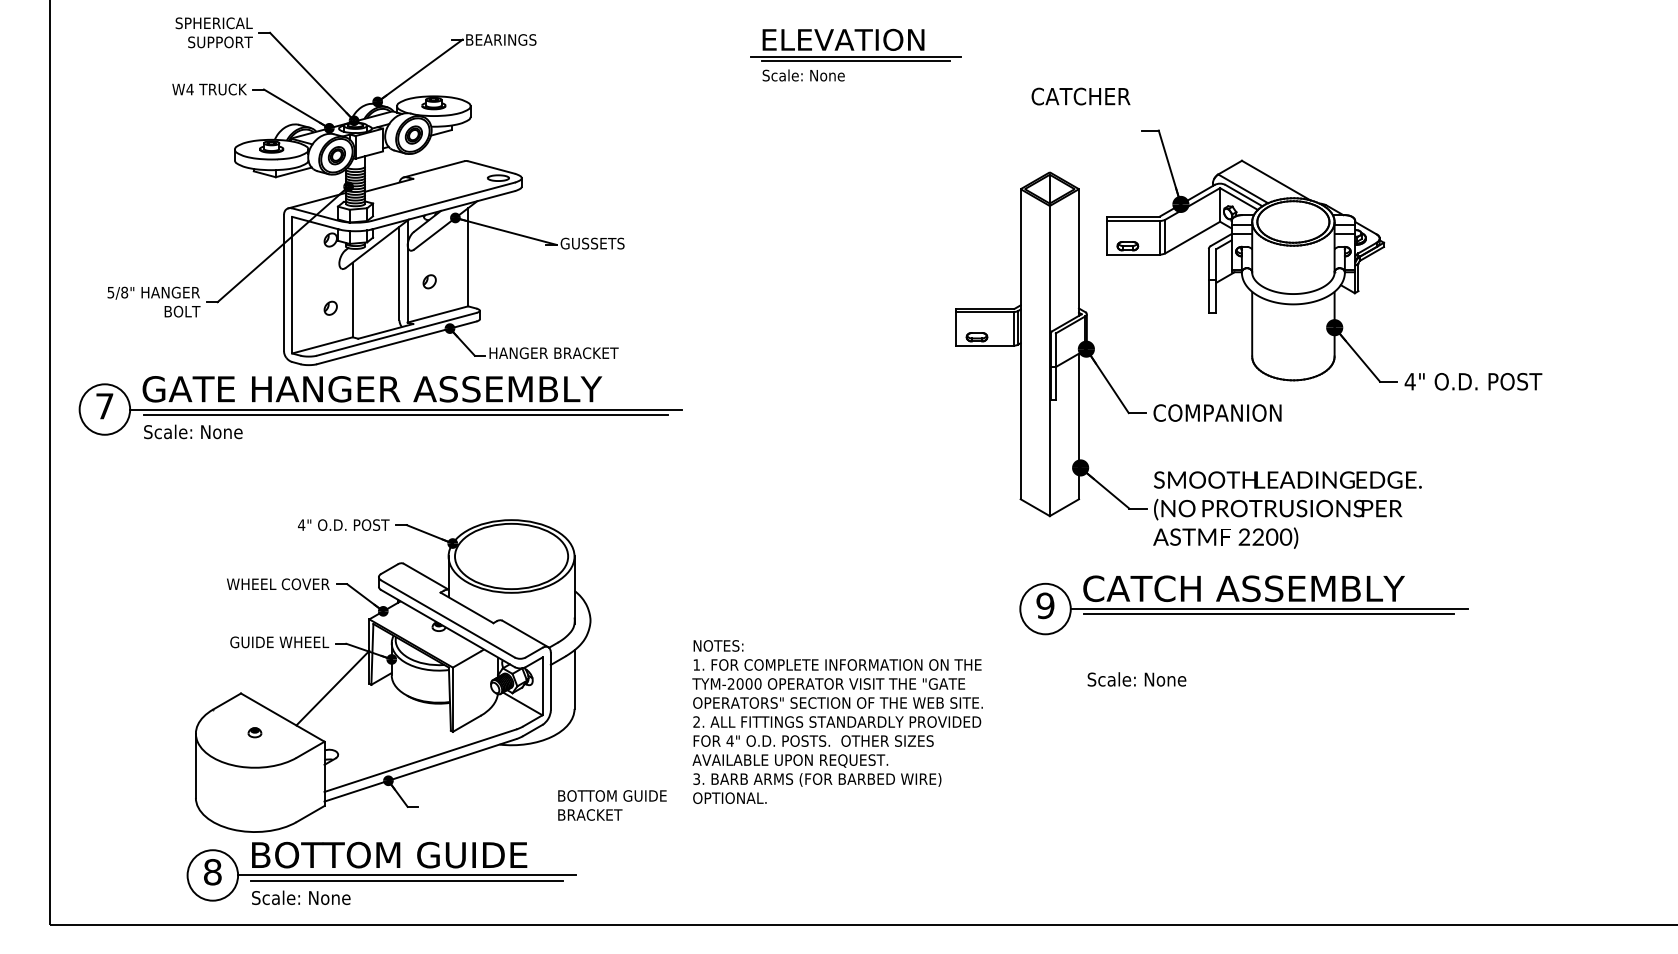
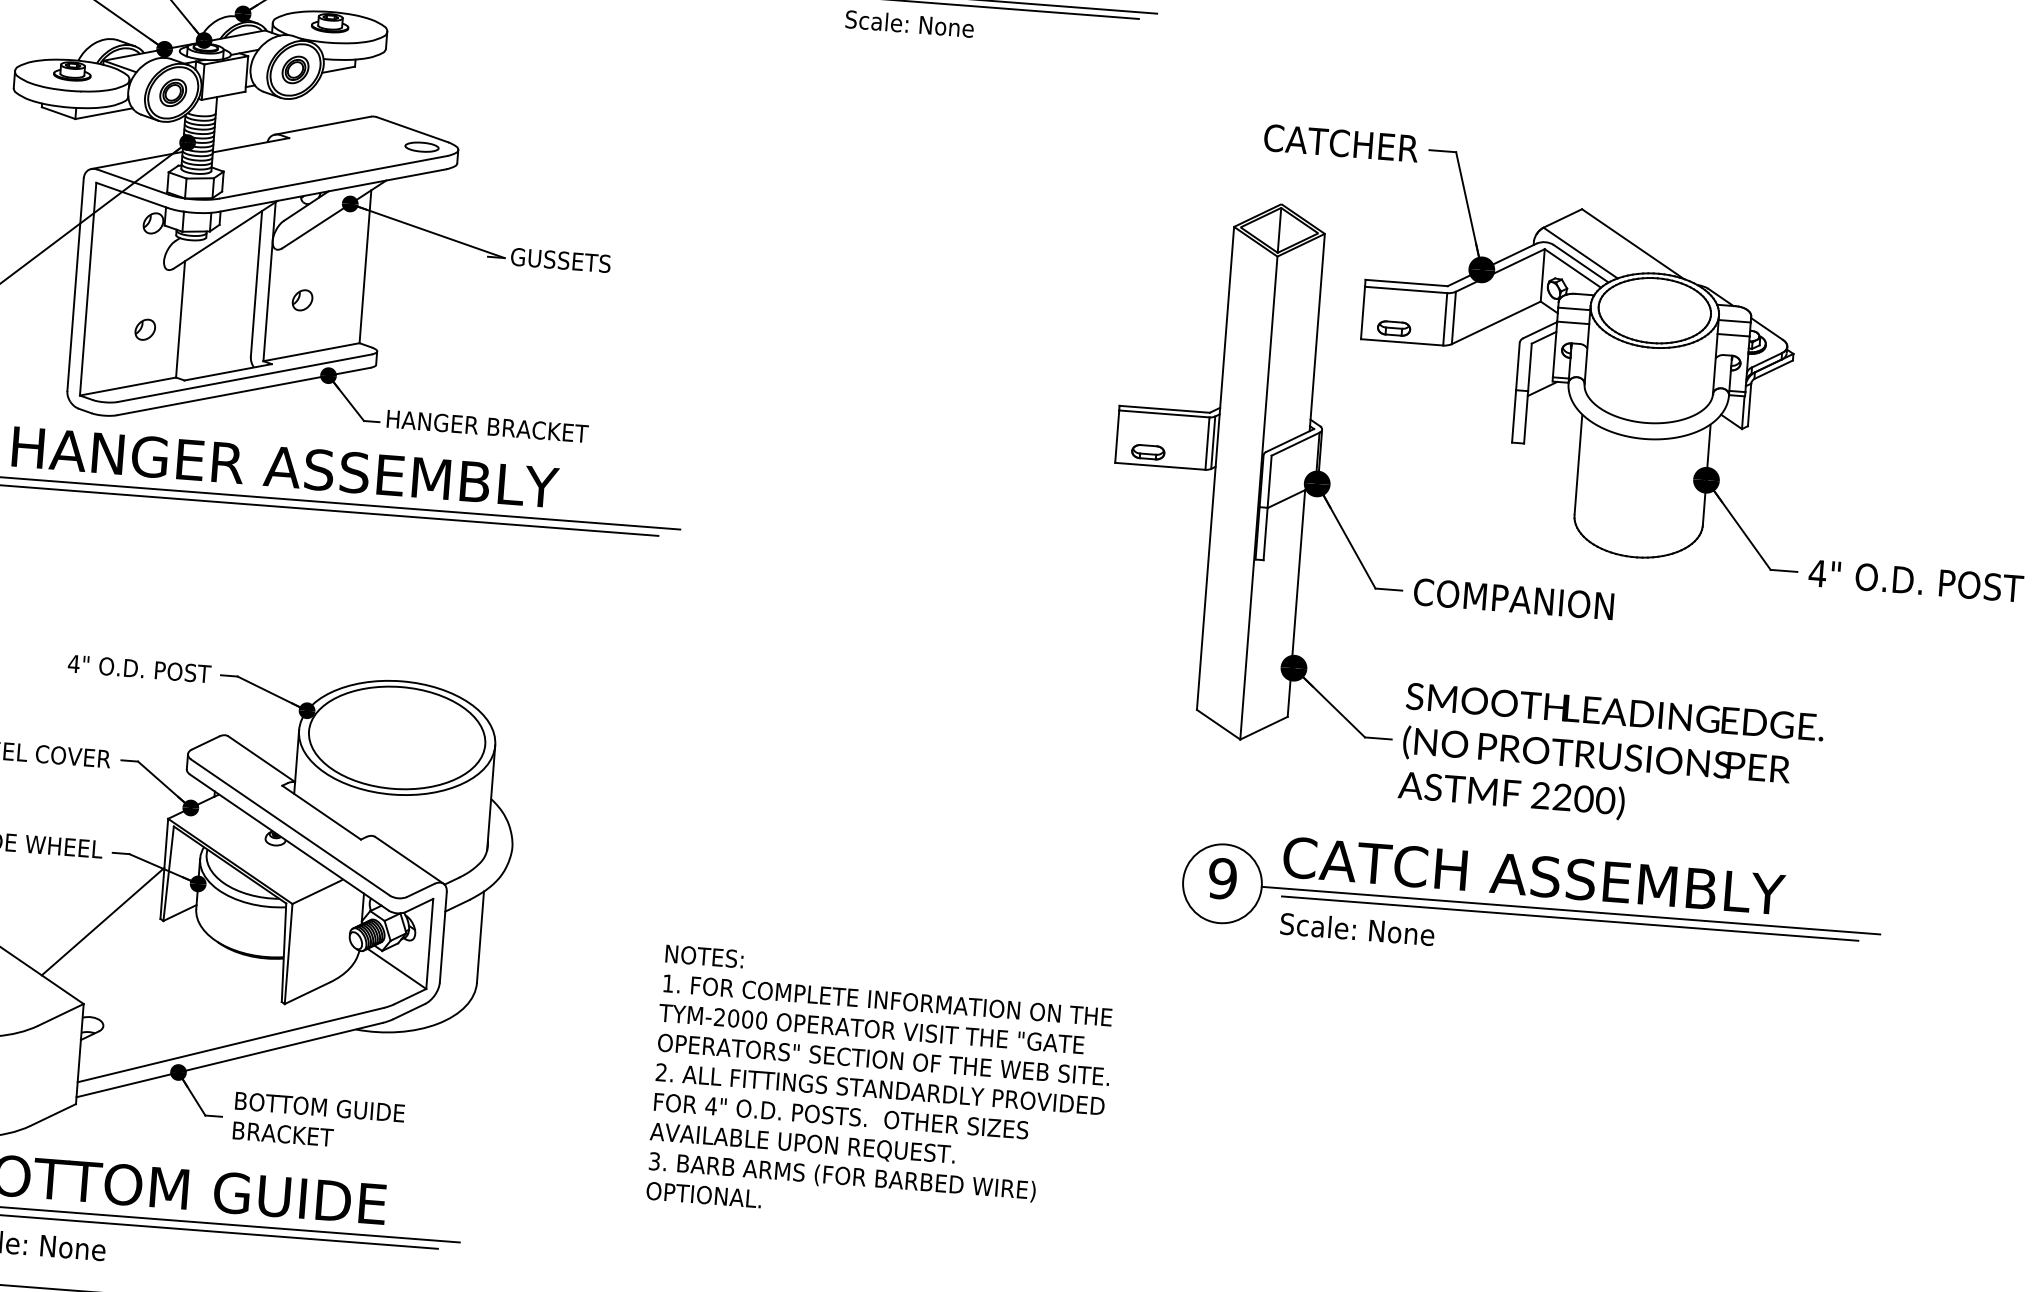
text: (1080, 96) -> (1340, 143), moved
text: (1136, 679) -> (1356, 929), moved
text: (837, 721) -> (880, 1088), moved
text: (612, 805) -> (318, 1122), moved

